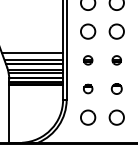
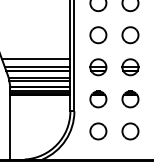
part: (88, 60) -> (98, 67), size x1.67
part: (116, 60) -> (130, 67), size x1.67
part: (88, 89) -> (98, 99), size x1.67
part: (116, 89) -> (130, 99), size x1.43

